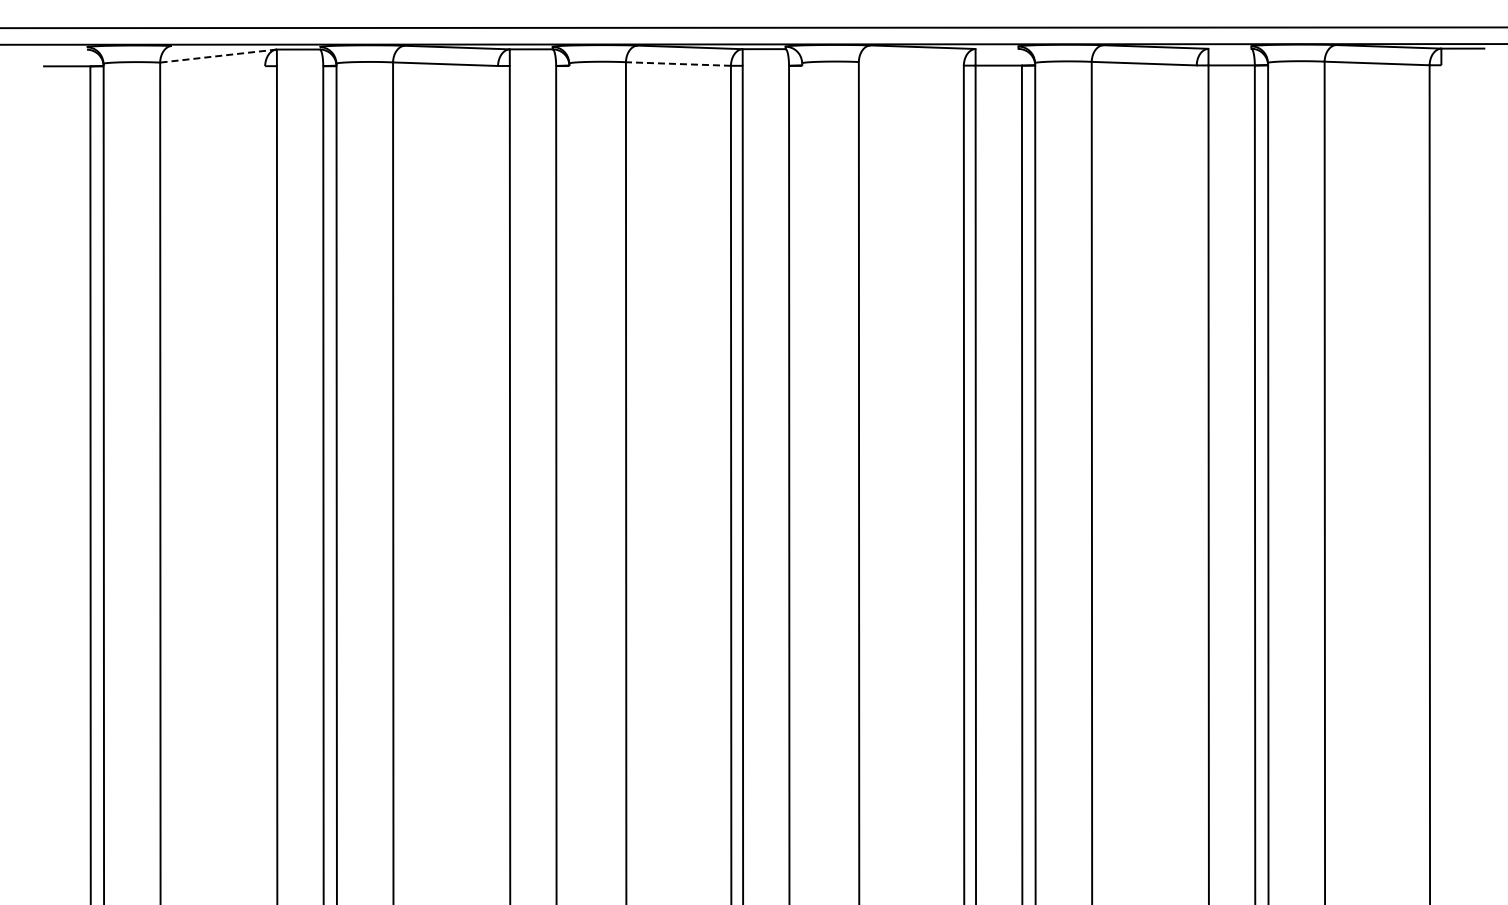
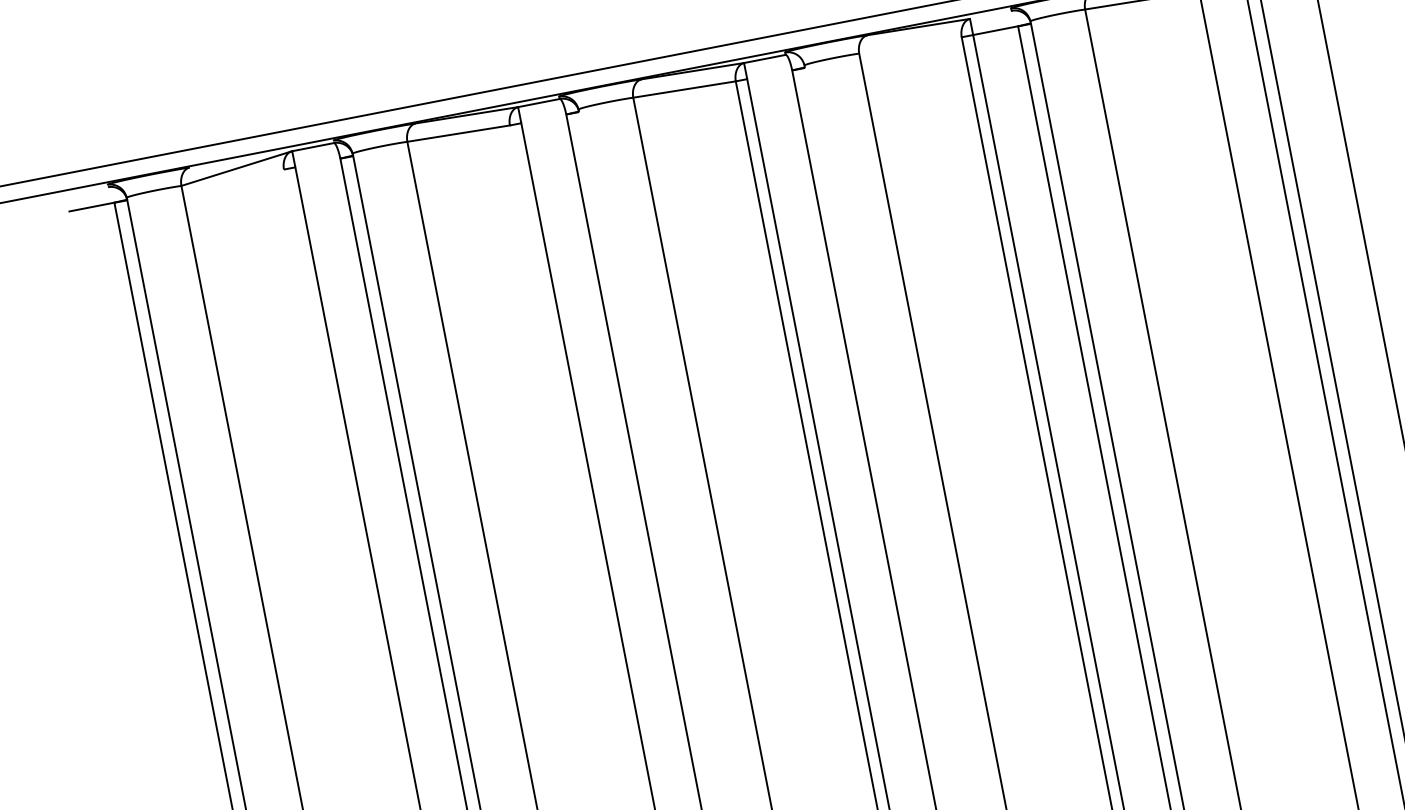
line: (218, 56) -> (236, 168), dashed -> solid
line: (678, 64) -> (684, 89), dashed -> solid

